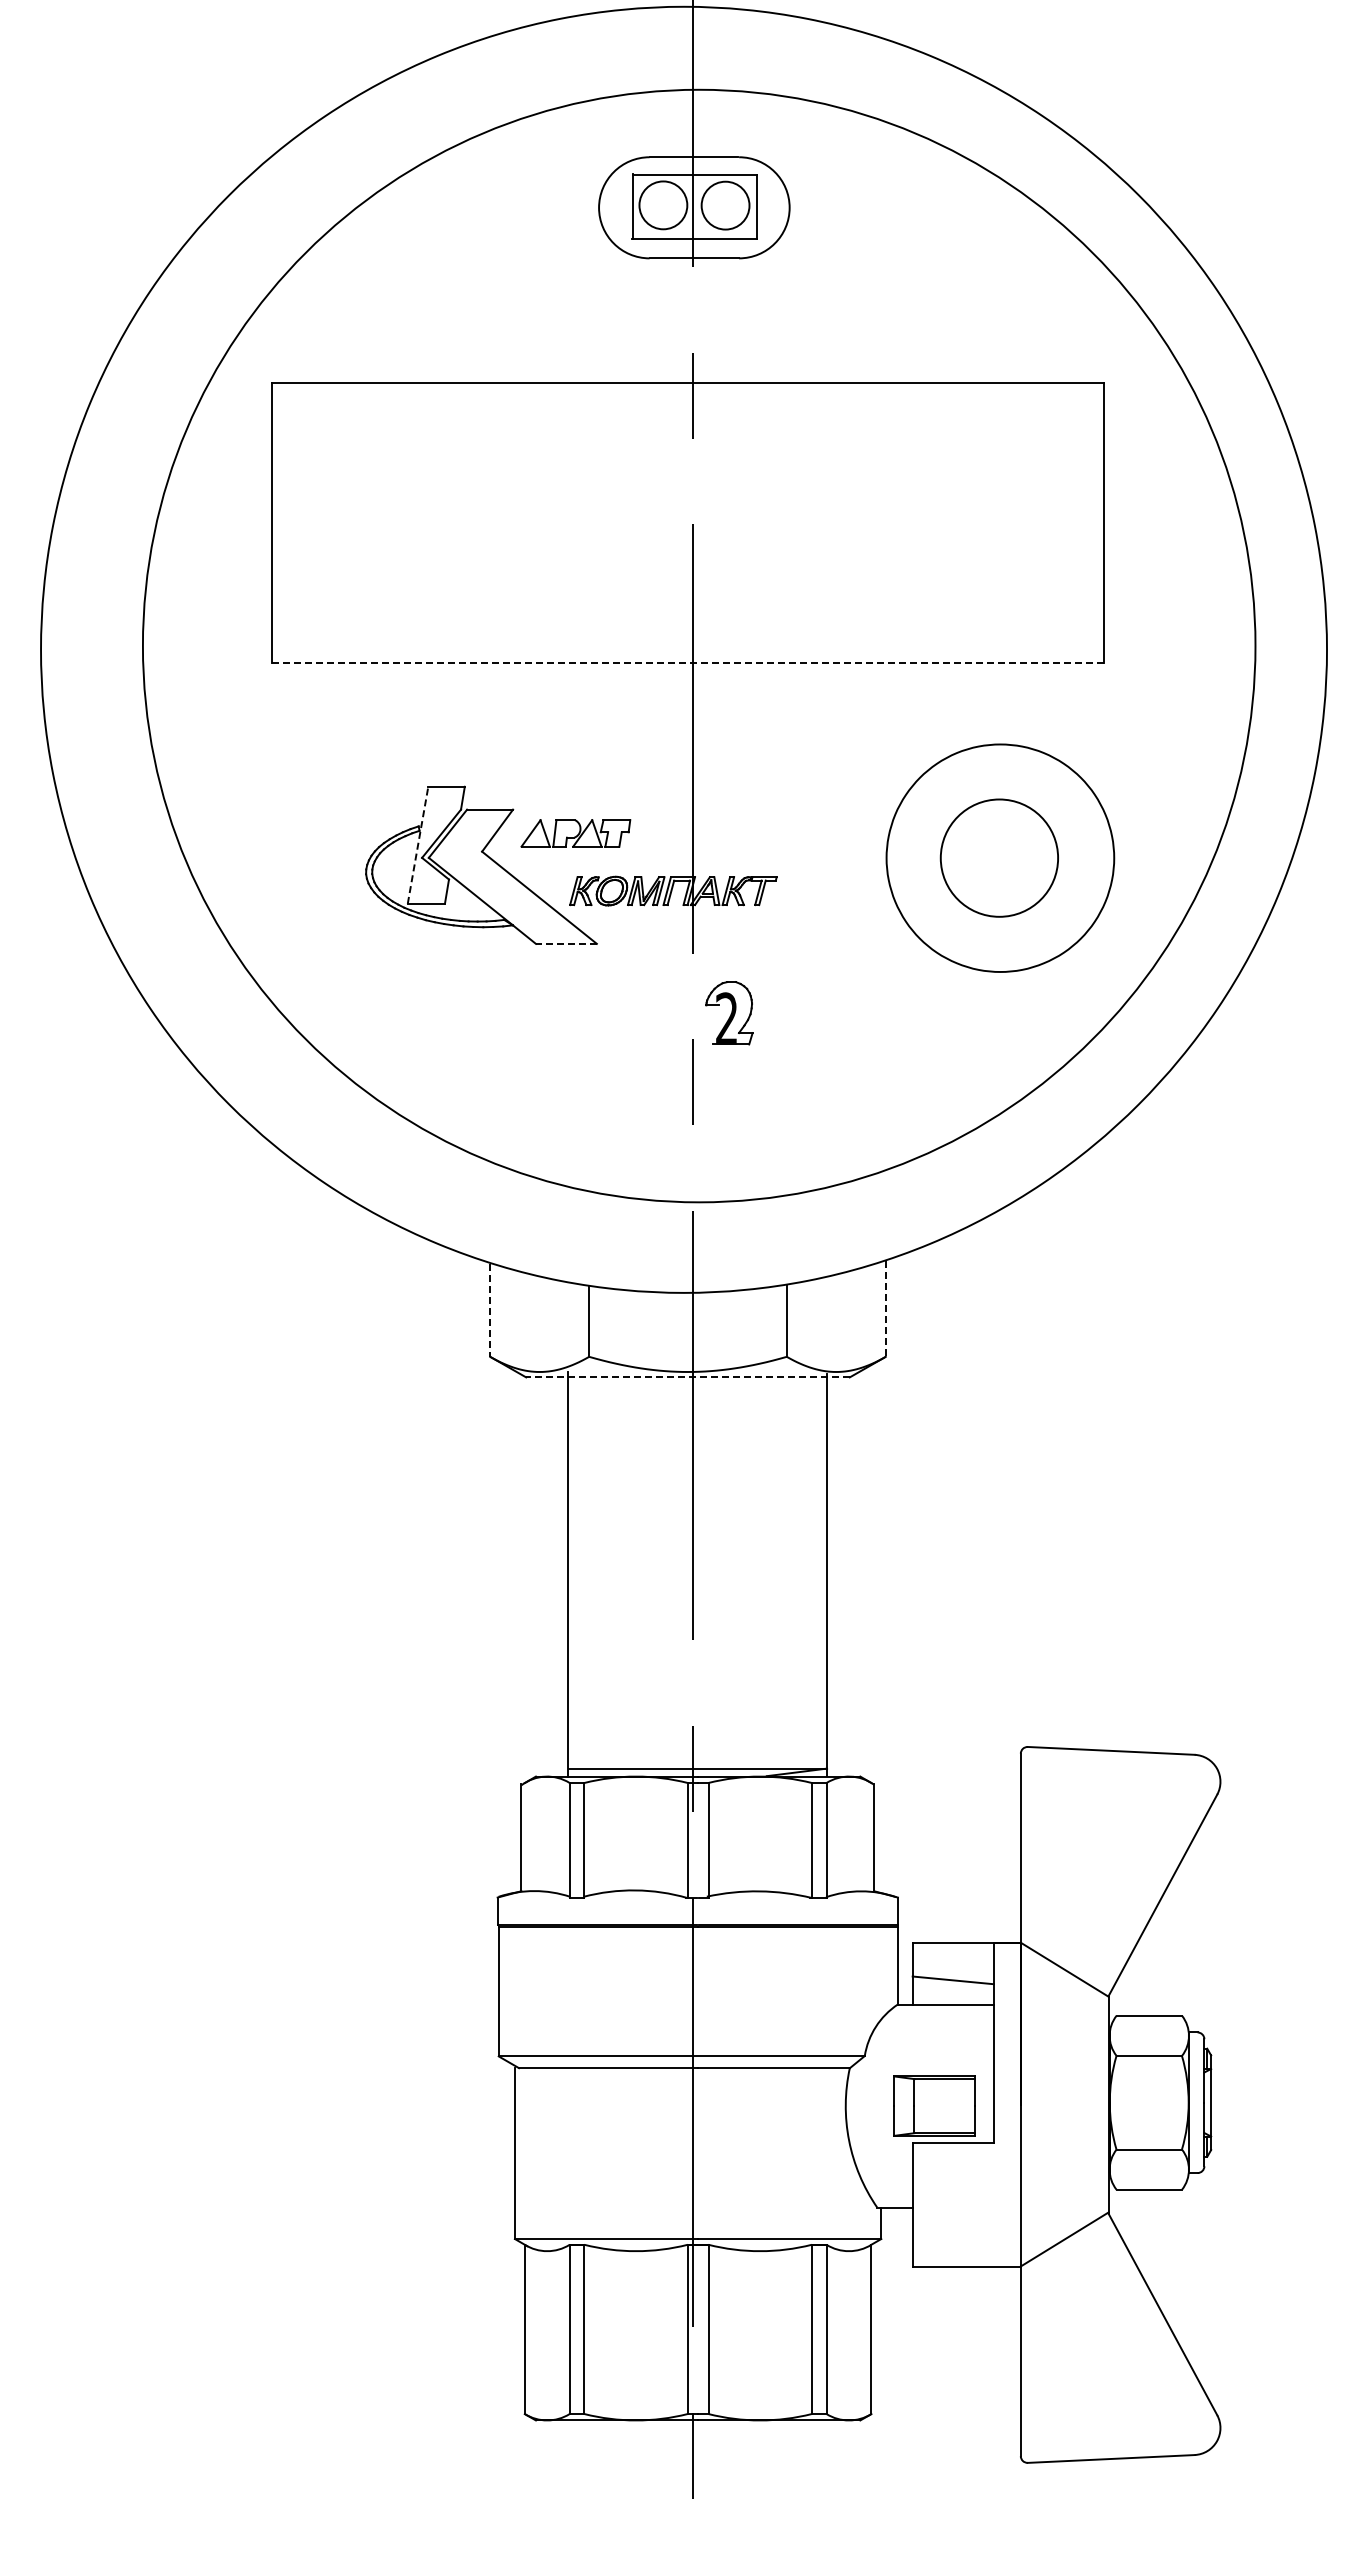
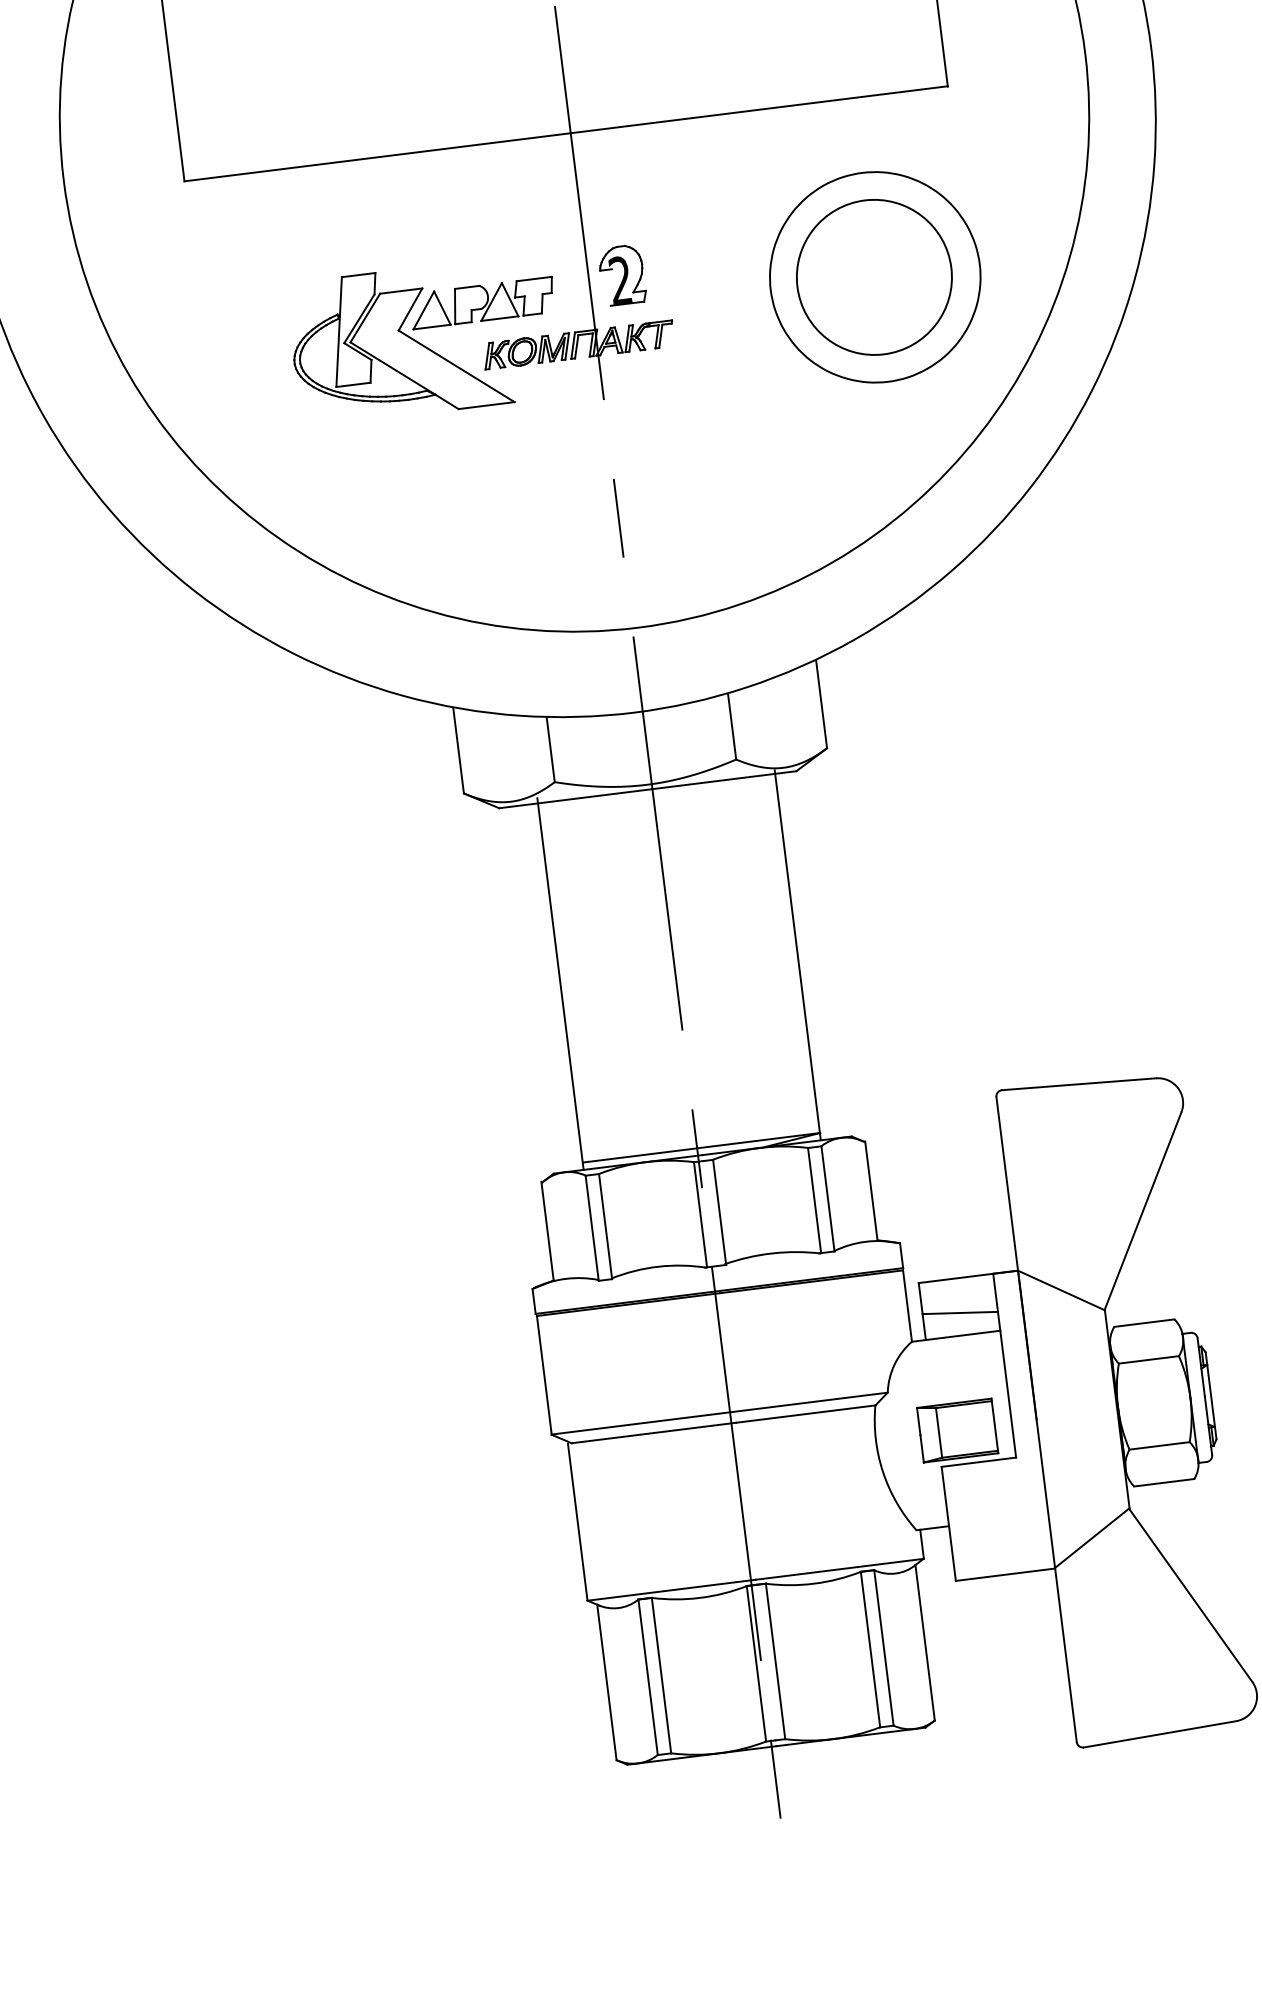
line: (687, 662) -> (565, 133), dashed -> solid
part: (575, 833) -> (482, 303), size x1.43
line: (418, 844) -> (339, 331), dashed -> solid
circle: (999, 857) -> (874, 276), size x1.43
line: (565, 943) -> (485, 405), dashed -> solid
part: (729, 1013) -> (622, 275), moved
line: (885, 1308) -> (821, 703), dashed -> solid
line: (490, 1310) -> (458, 750), dashed -> solid
line: (688, 1377) -> (648, 789), dashed -> solid

